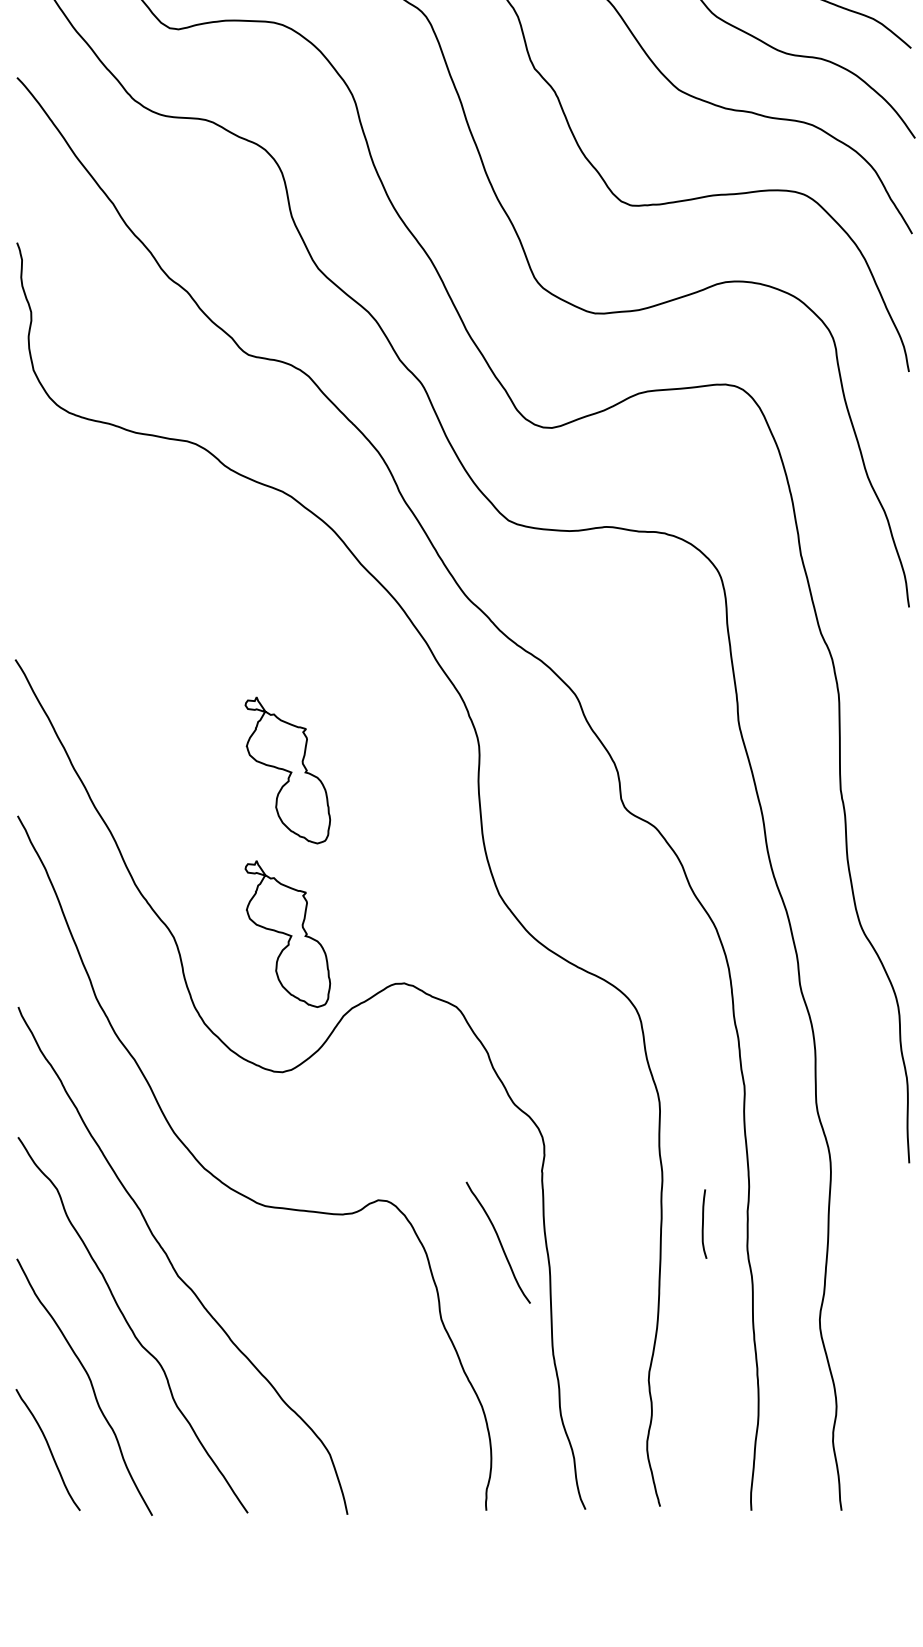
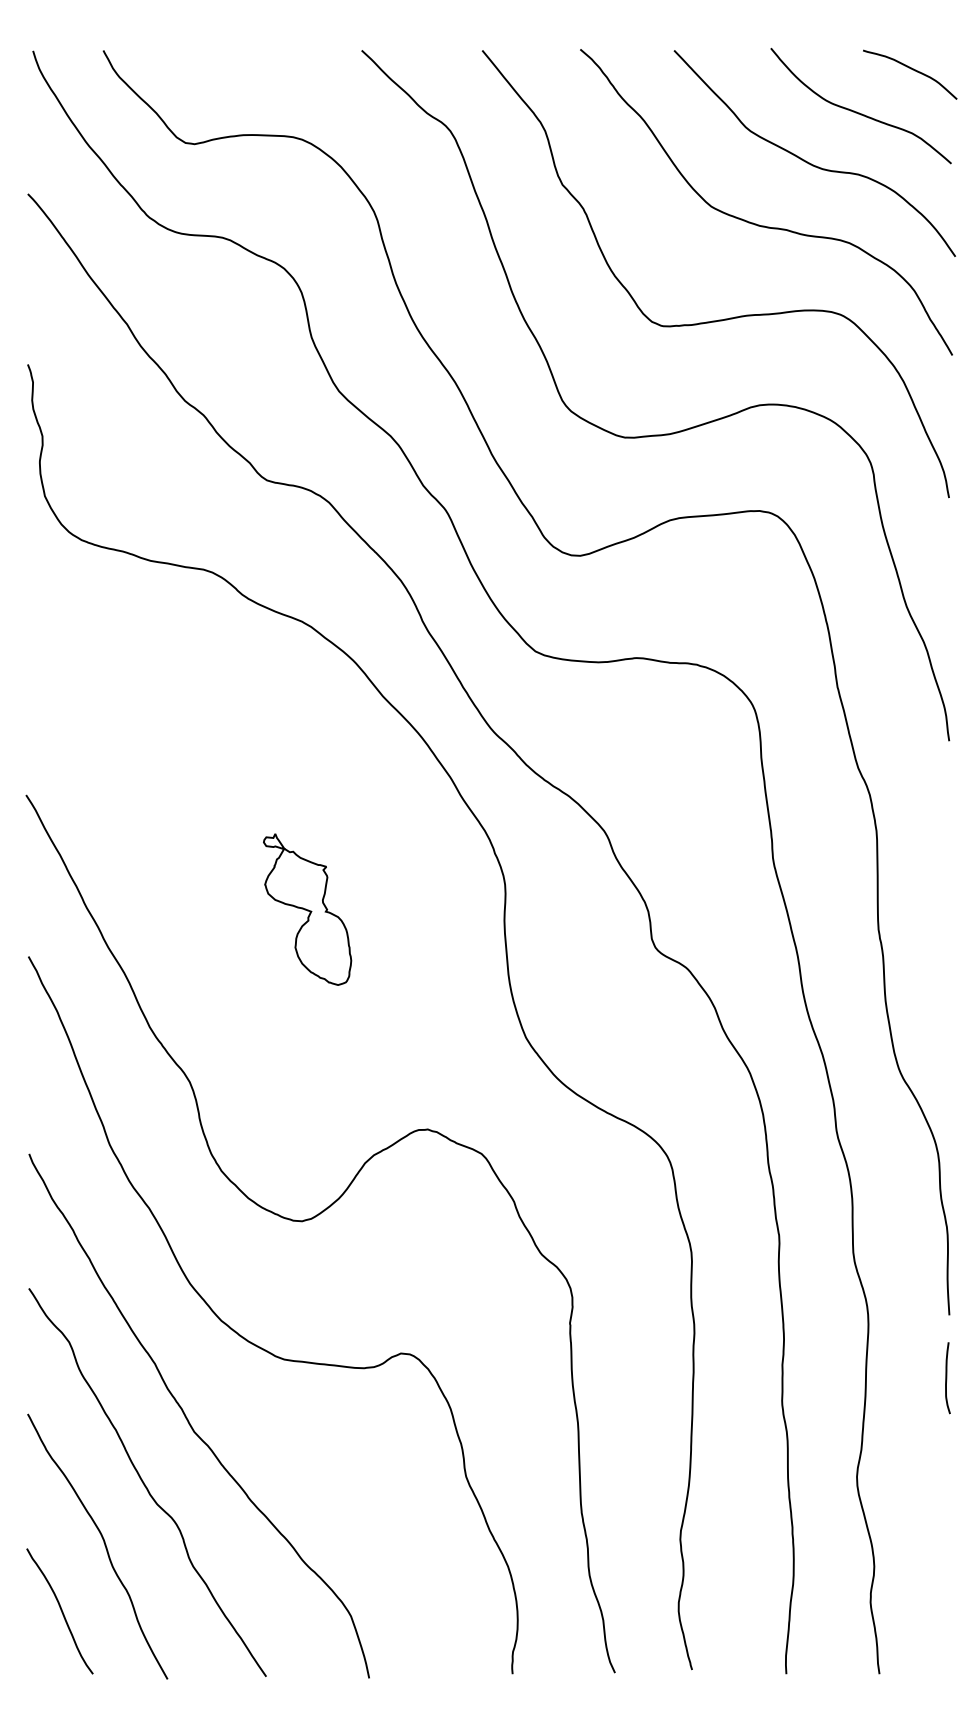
part: (287, 934) -> (307, 1078), removed
curve: (704, 1224) -> (947, 1378), moved
curve: (498, 1241) -> (525, 1396), removed

